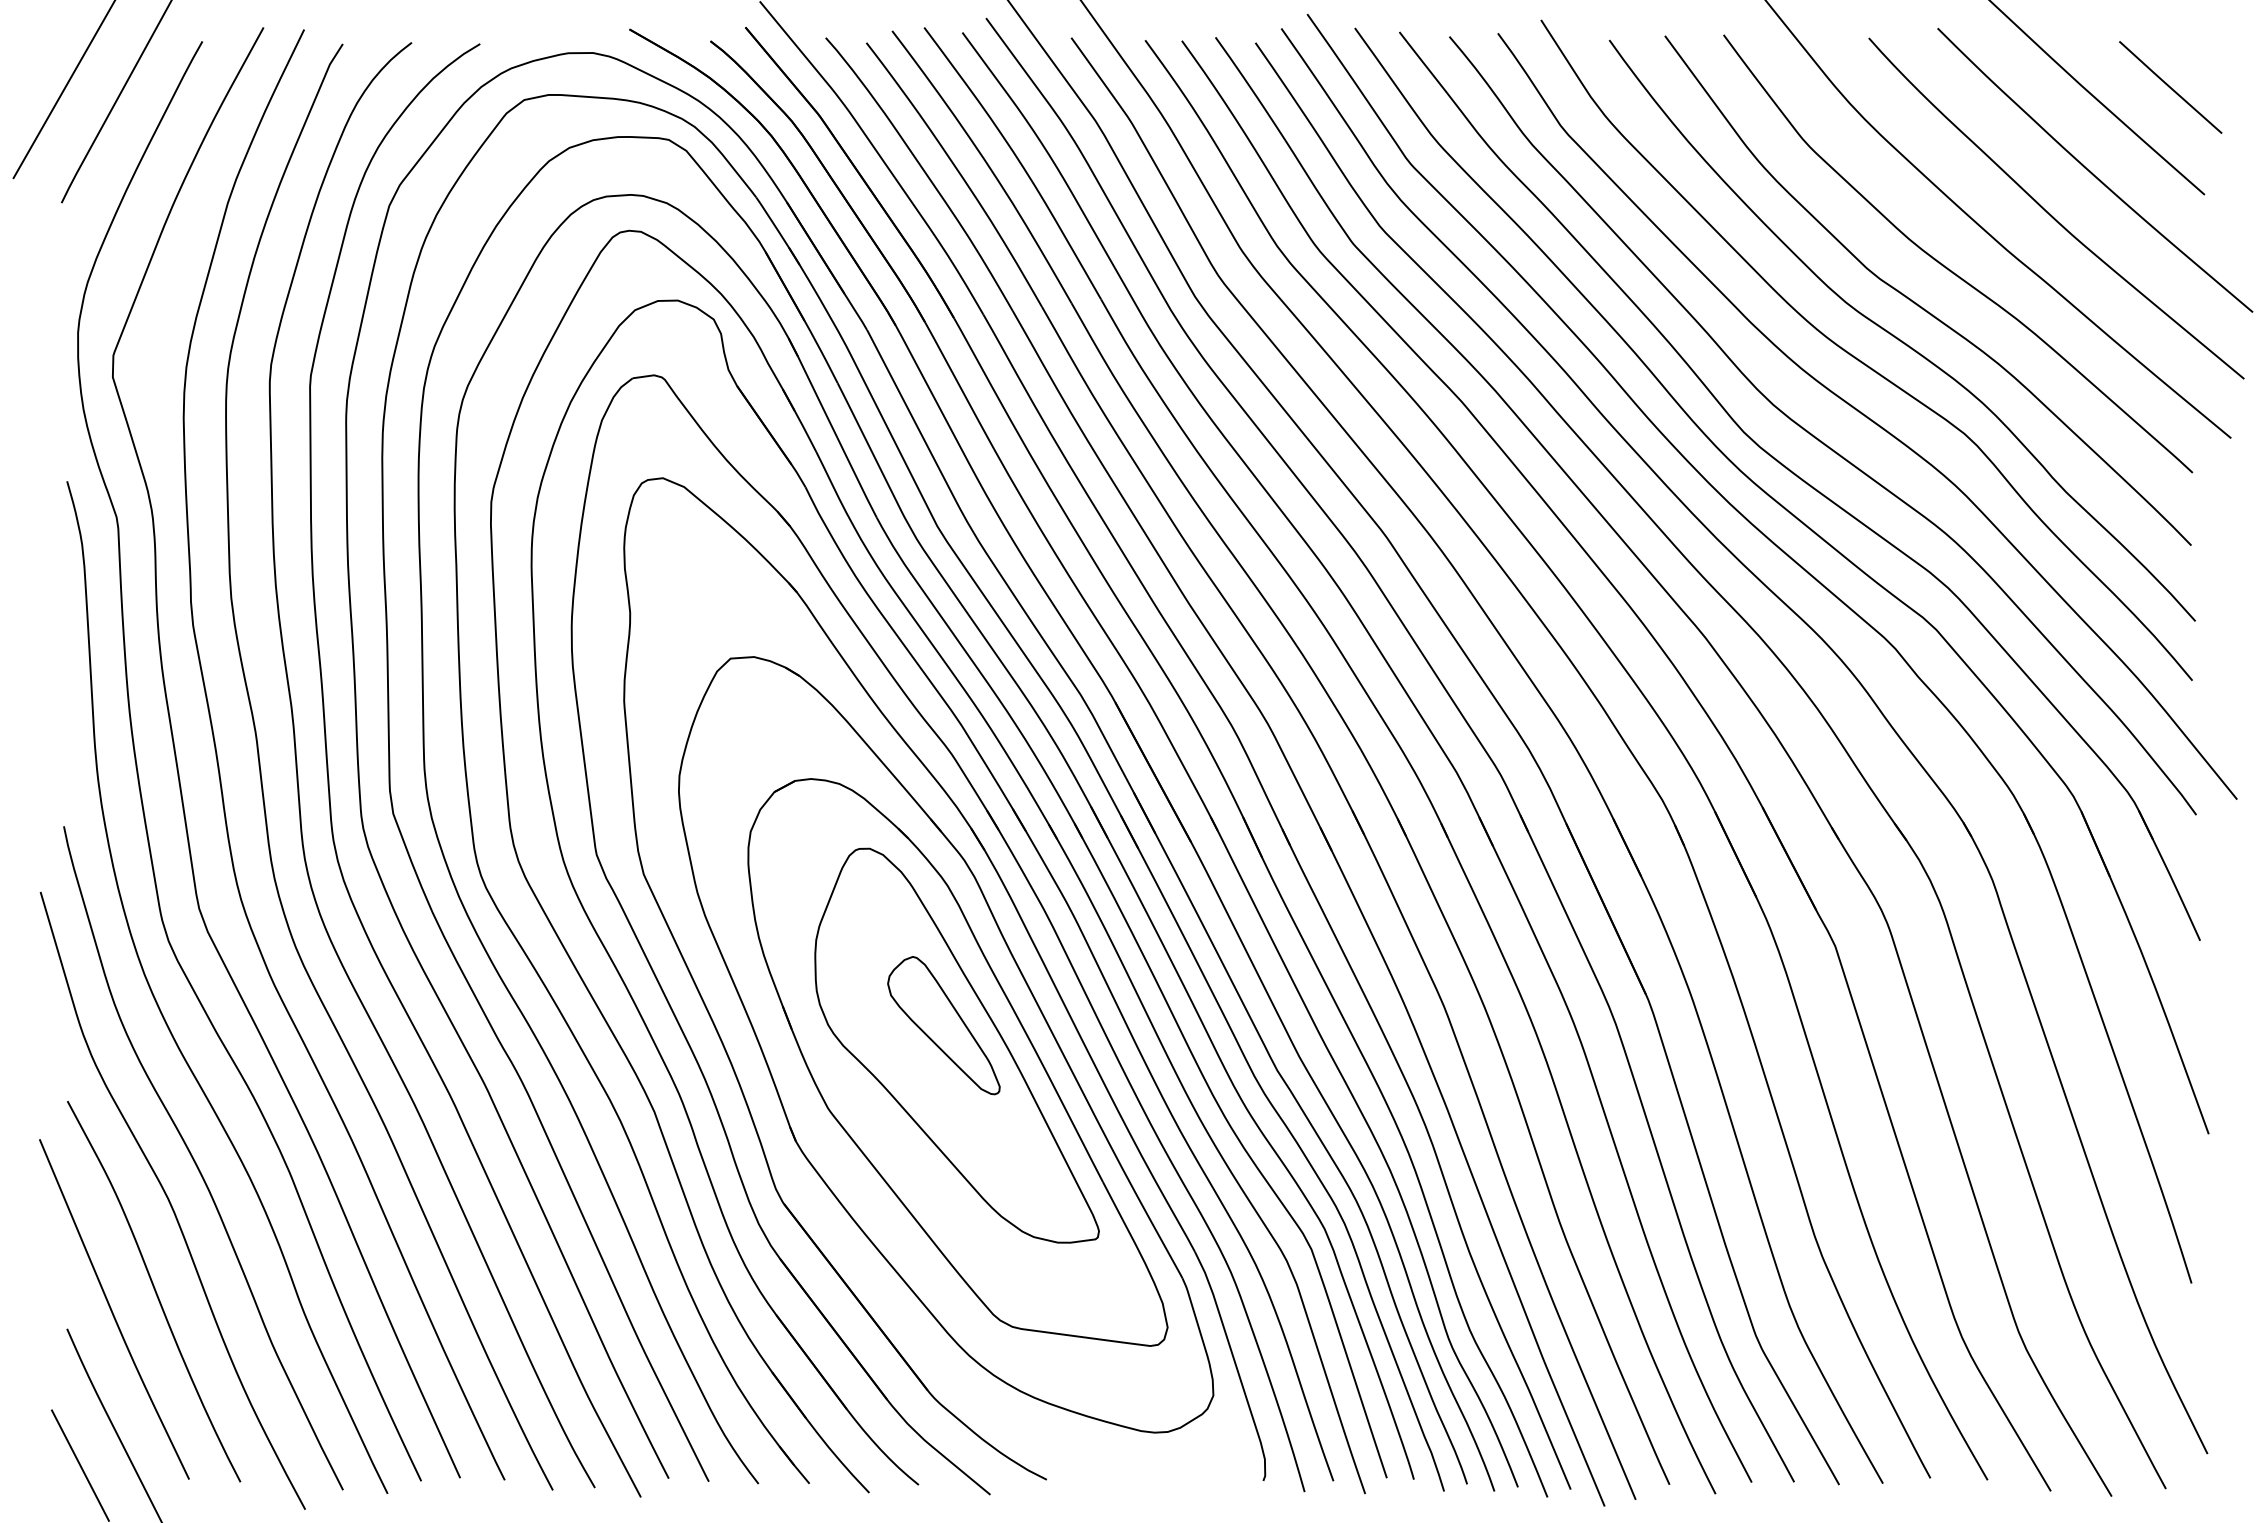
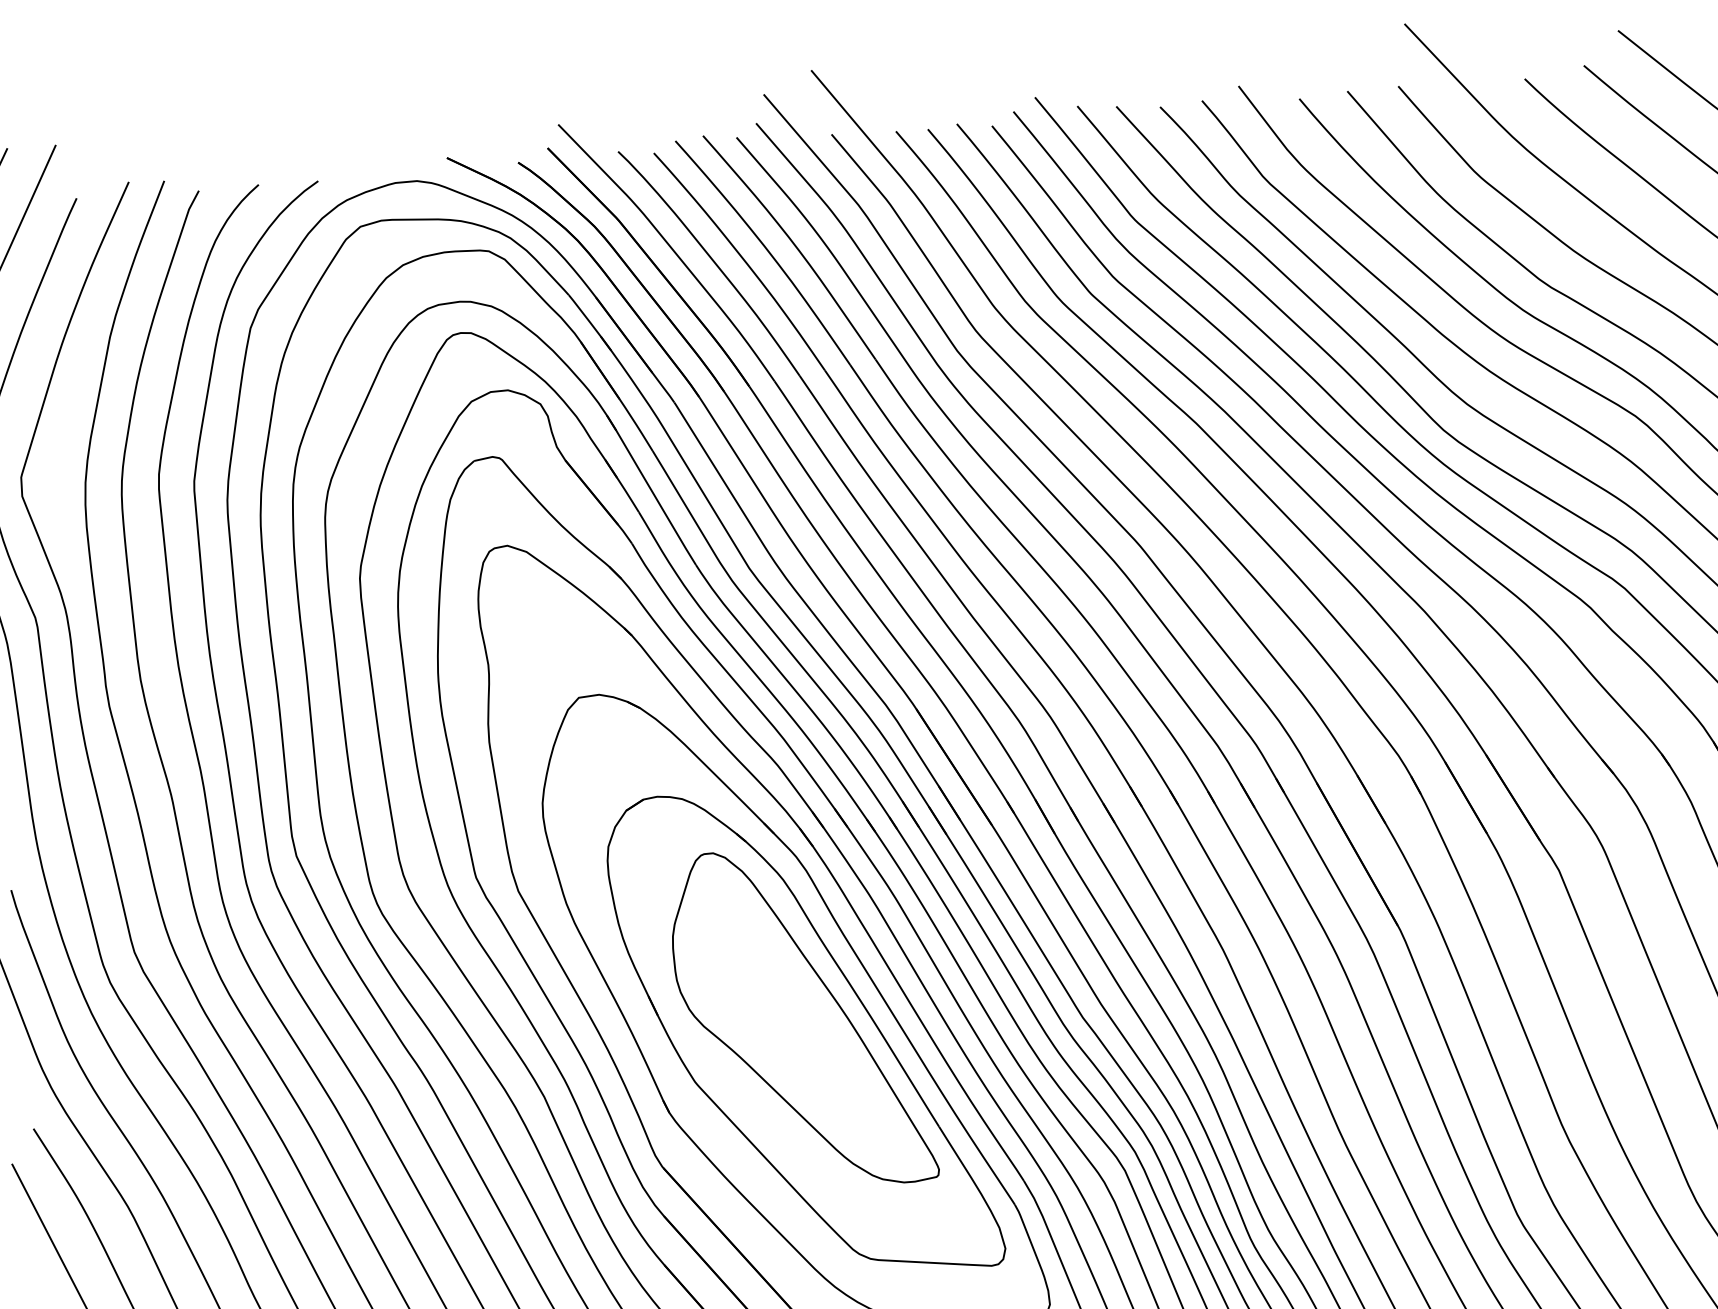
part: (943, 1025) -> (789, 1001), removed

